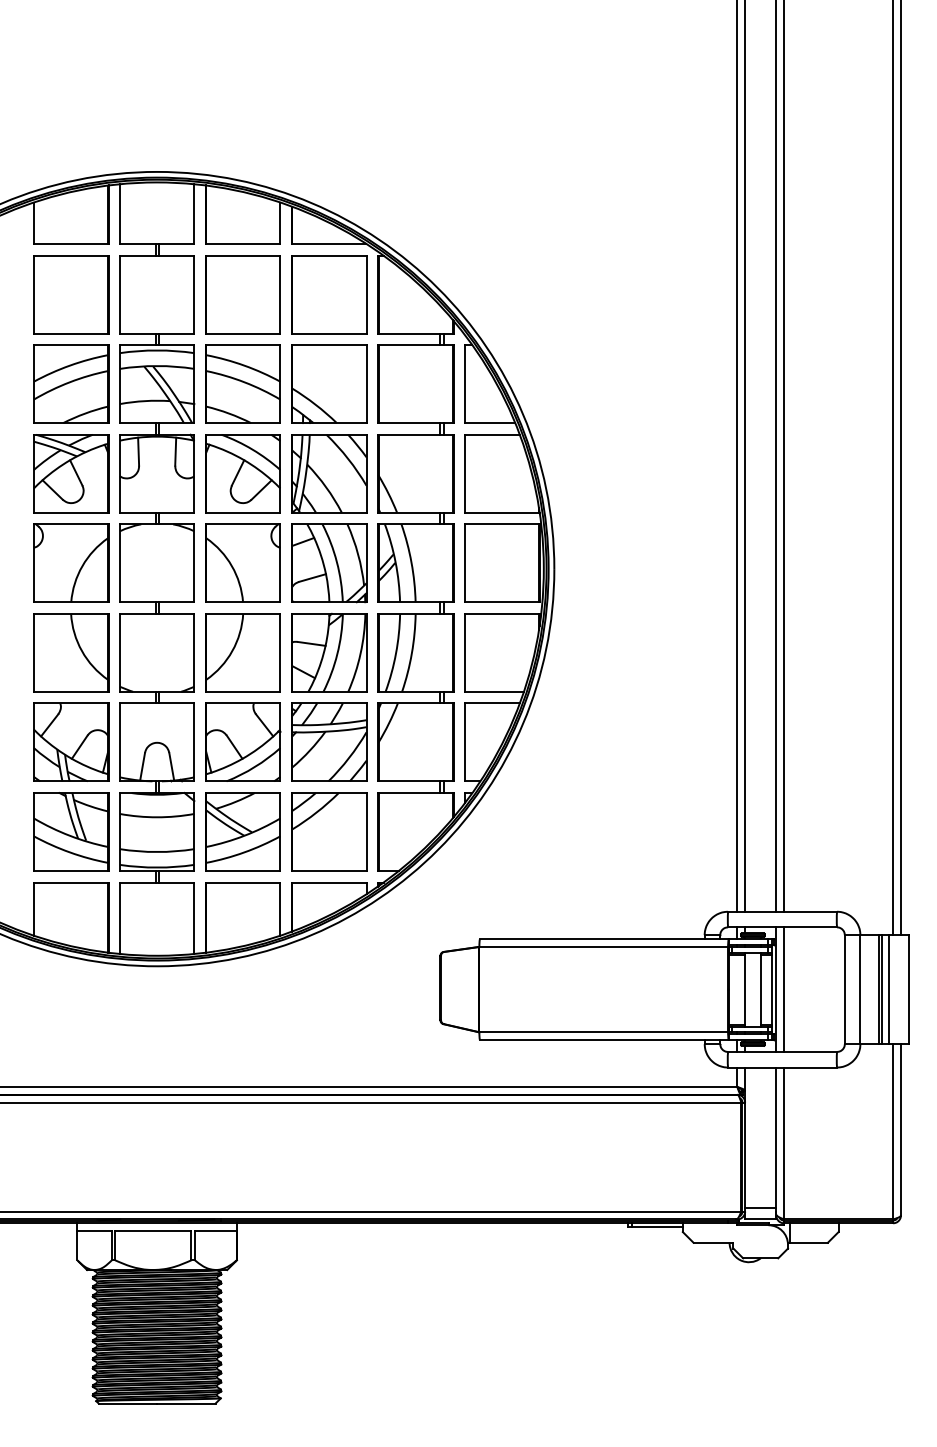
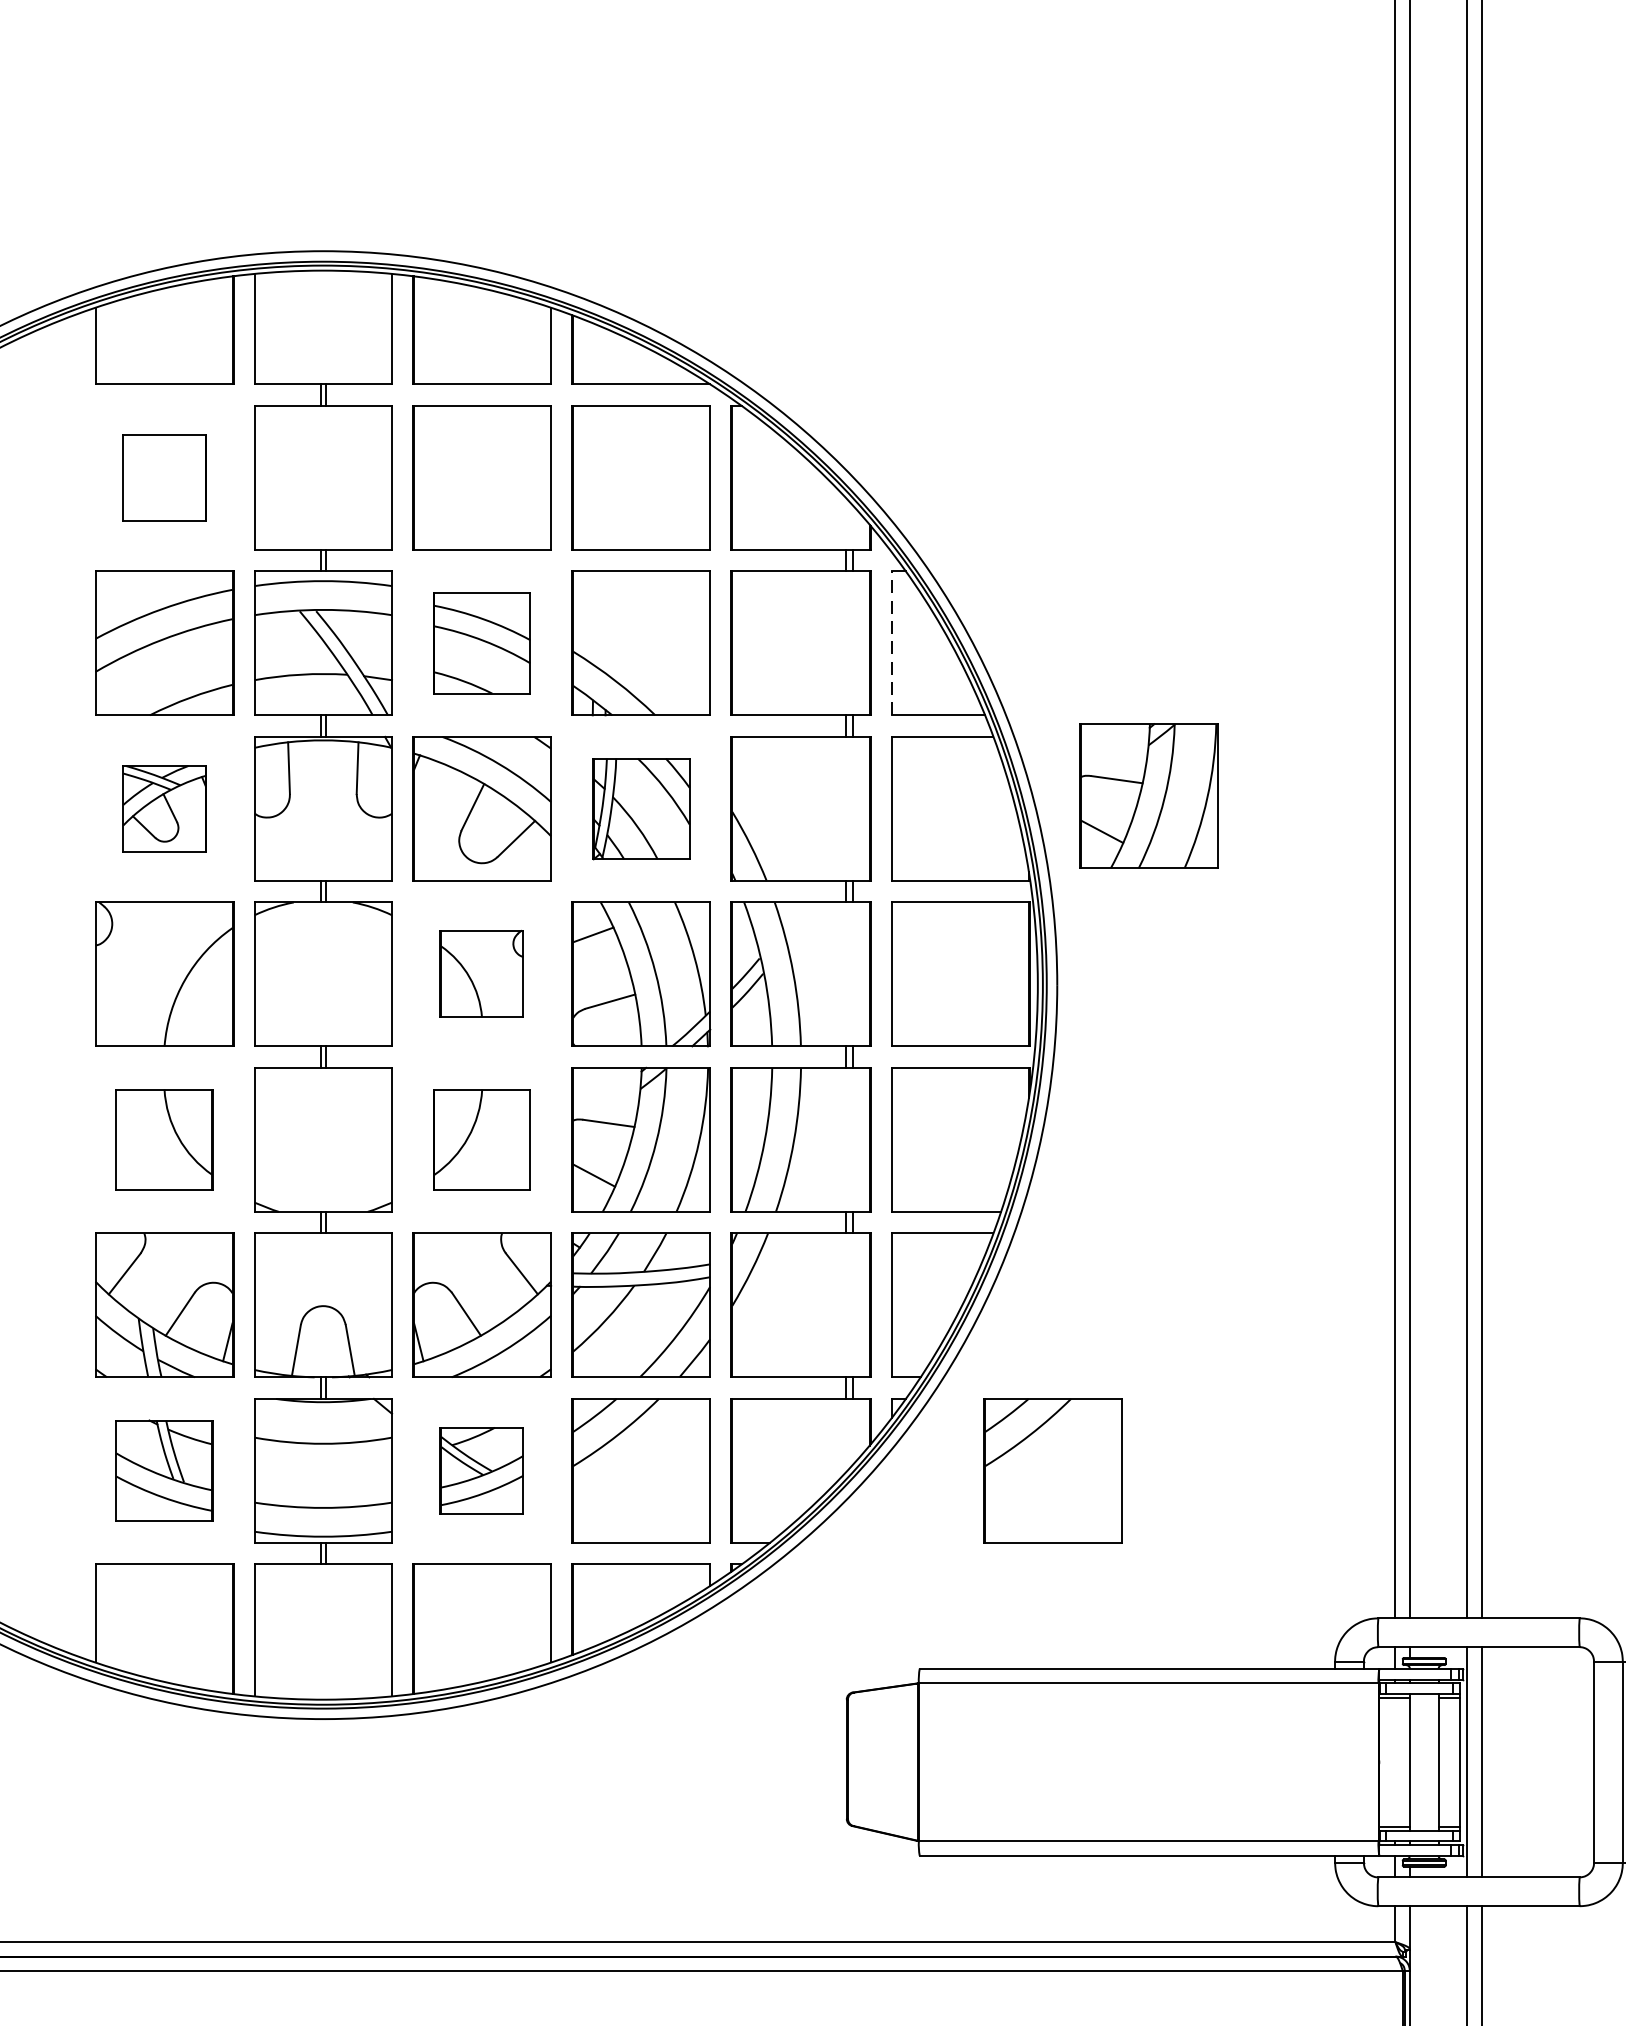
part: (71, 294) -> (165, 477), size x0.6
part: (242, 383) -> (481, 642), size x0.7
line: (464, 384) -> (891, 644), solid -> dashed
part: (604, 466) -> (1149, 795), added
part: (71, 473) -> (165, 808), size x0.6
part: (329, 473) -> (641, 808), size x0.7
part: (242, 562) -> (481, 972), size x0.6
part: (71, 652) -> (165, 1139), size x0.7
part: (242, 652) -> (481, 1139), size x0.7
part: (71, 831) -> (165, 1470), size x0.7
part: (242, 831) -> (481, 1470), size x0.6
part: (552, 831) -> (1053, 1470), added

